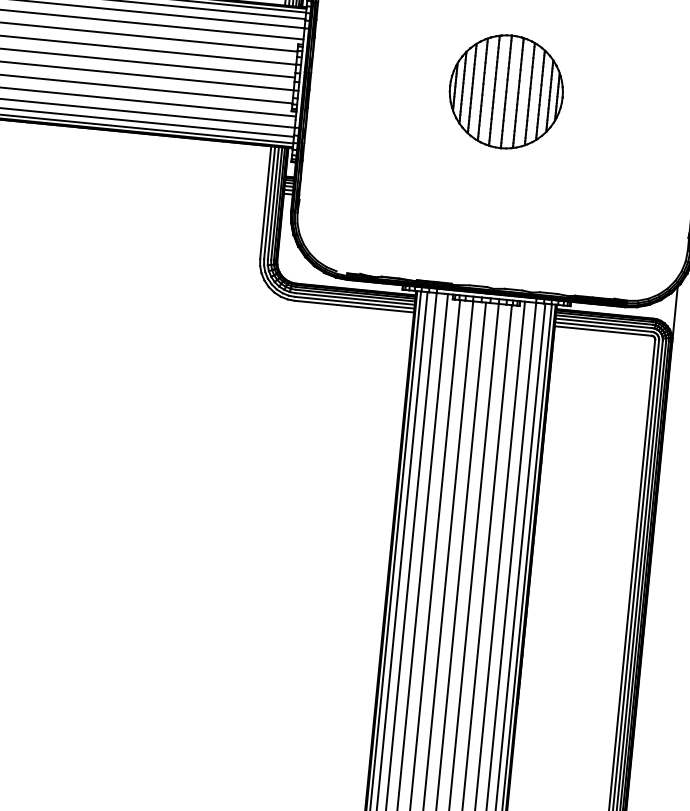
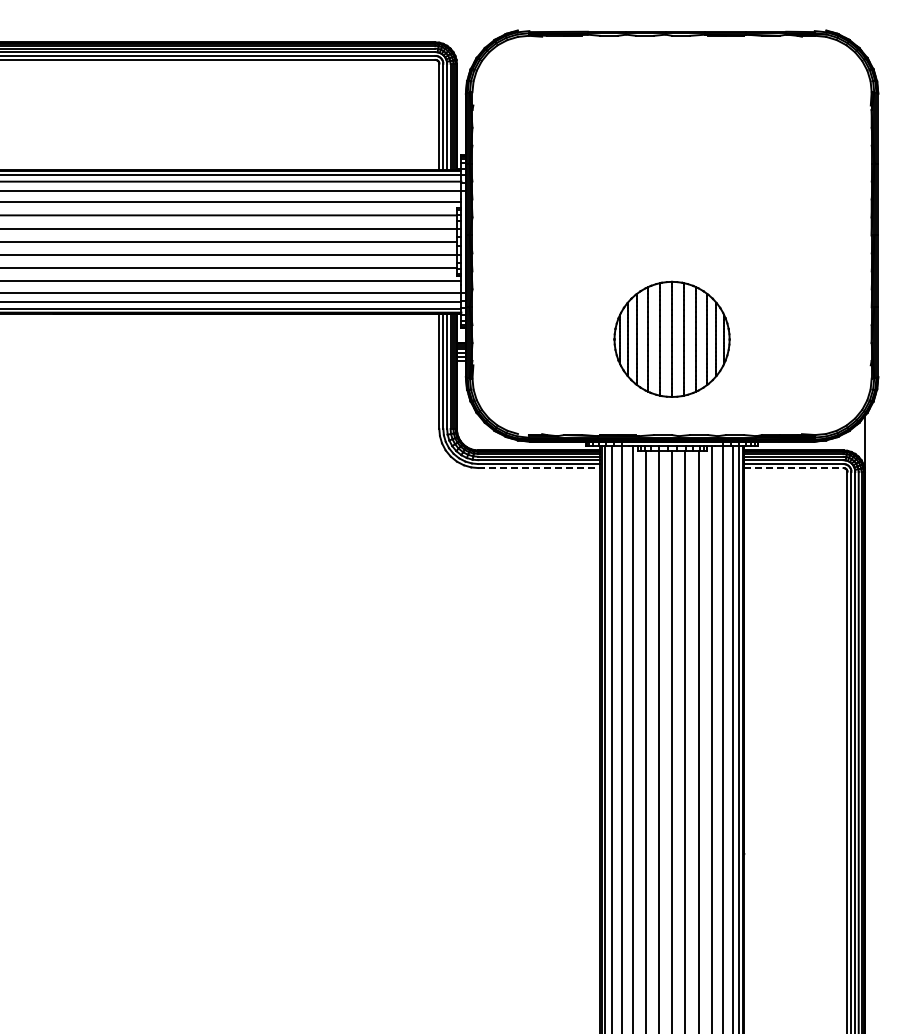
part: (505, 90) -> (671, 338), moved
line: (354, 307) -> (539, 468), solid -> dashed
line: (602, 331) -> (793, 468), solid -> dashed

